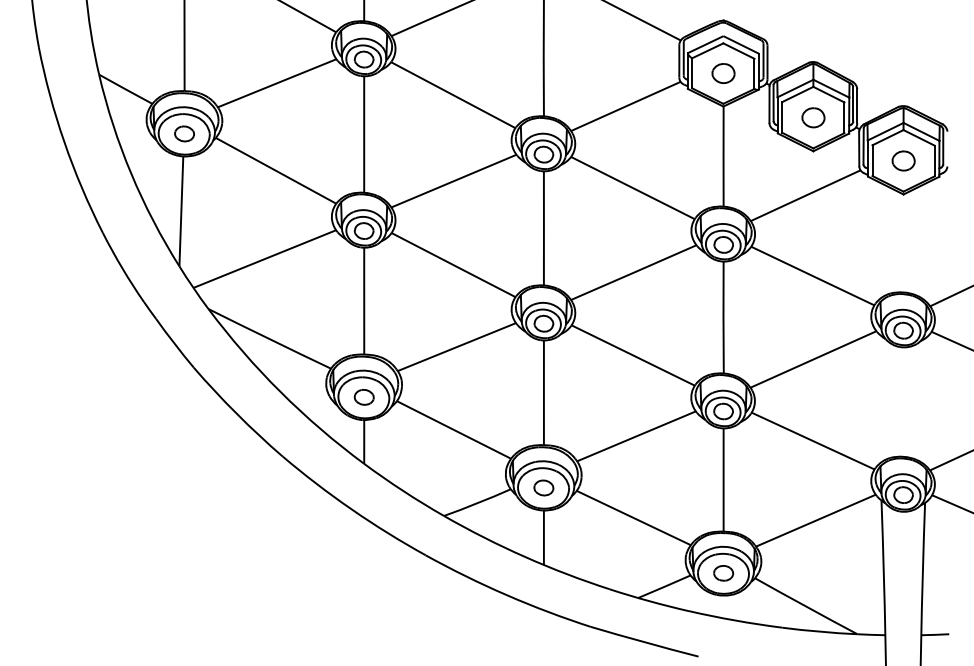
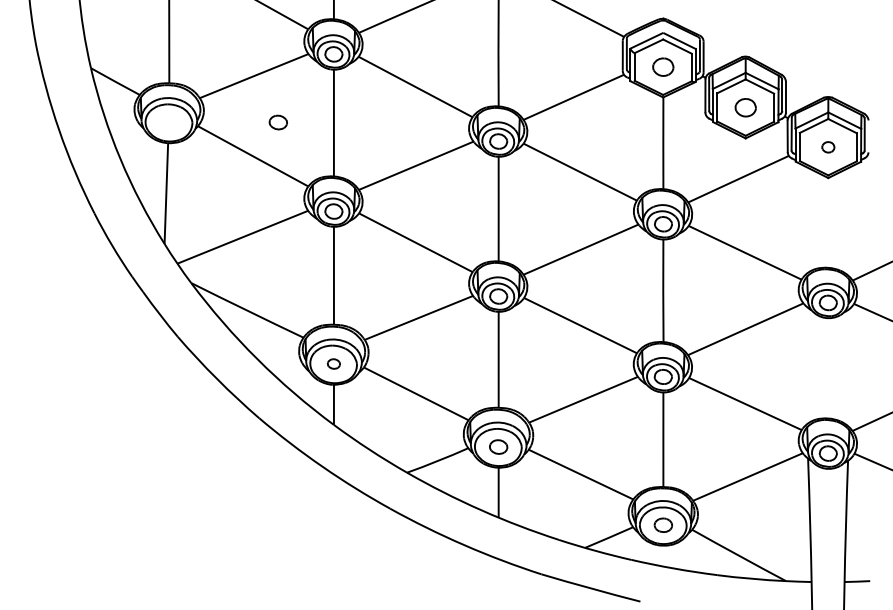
part: (184, 133) -> (278, 122), moved
part: (903, 160) -> (828, 146), size x0.6
part: (363, 397) -> (333, 364), size x0.7

